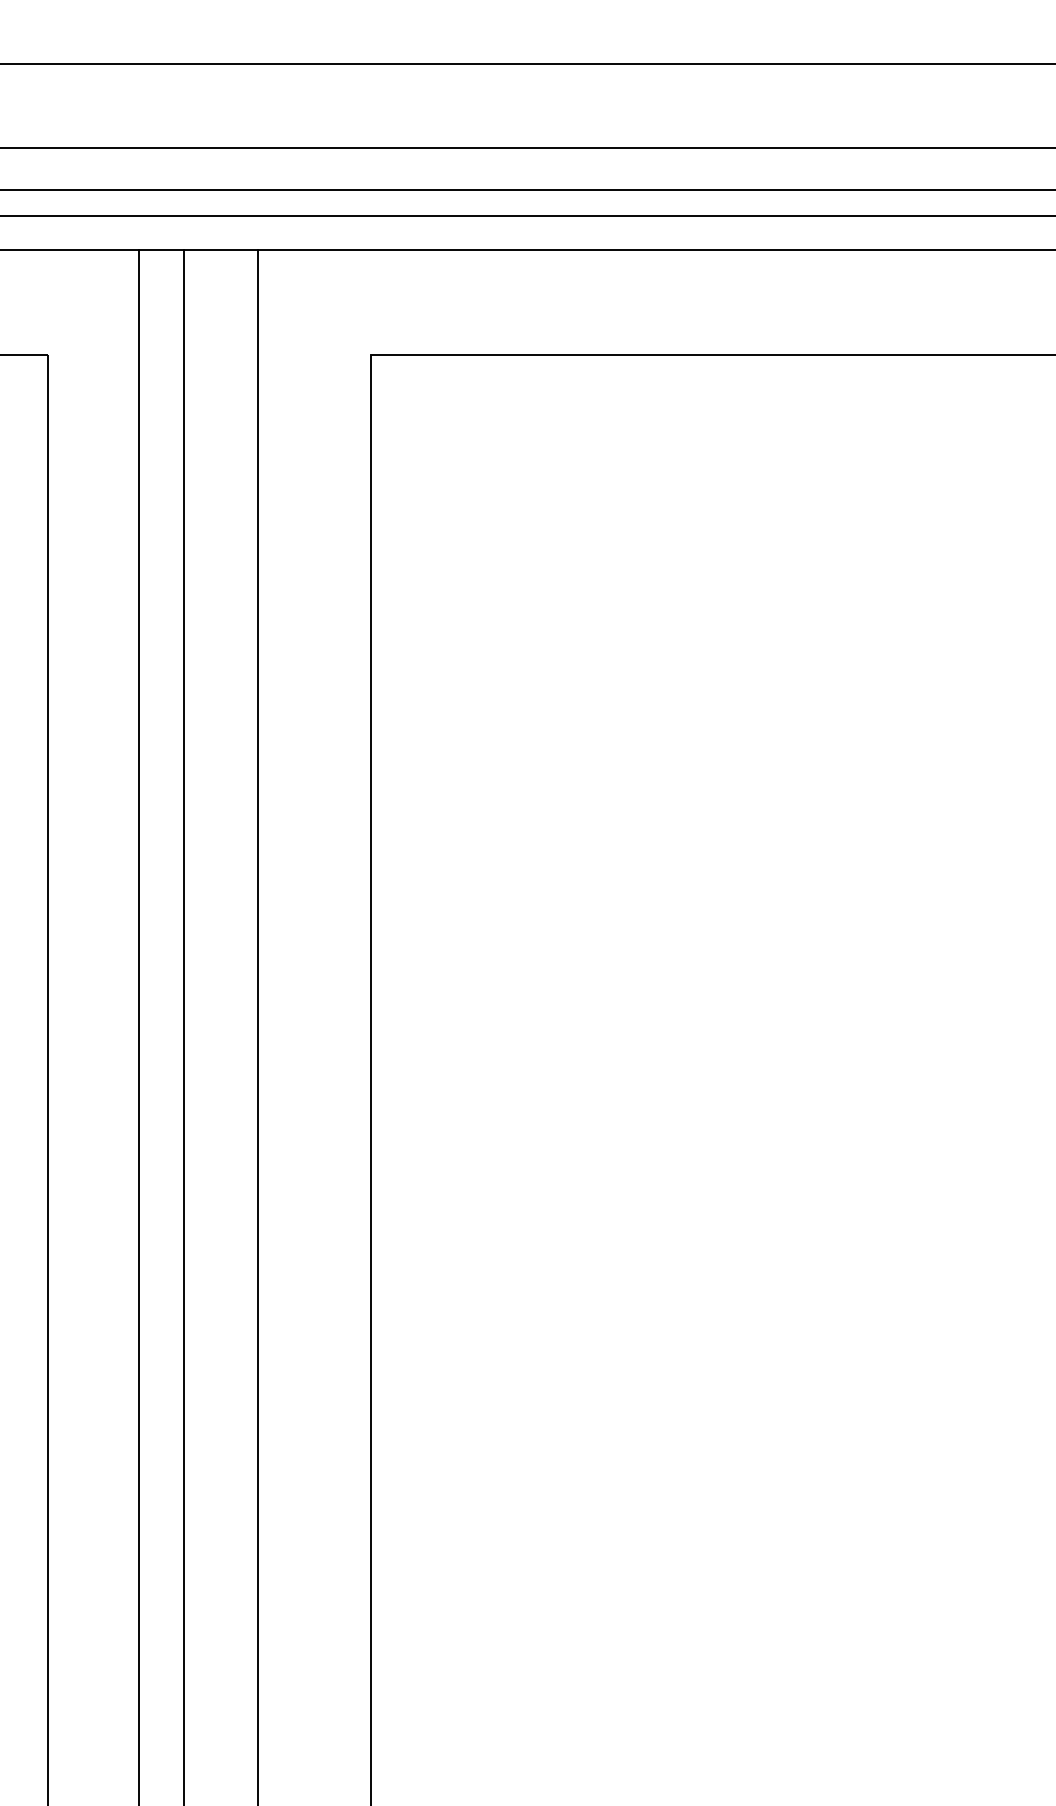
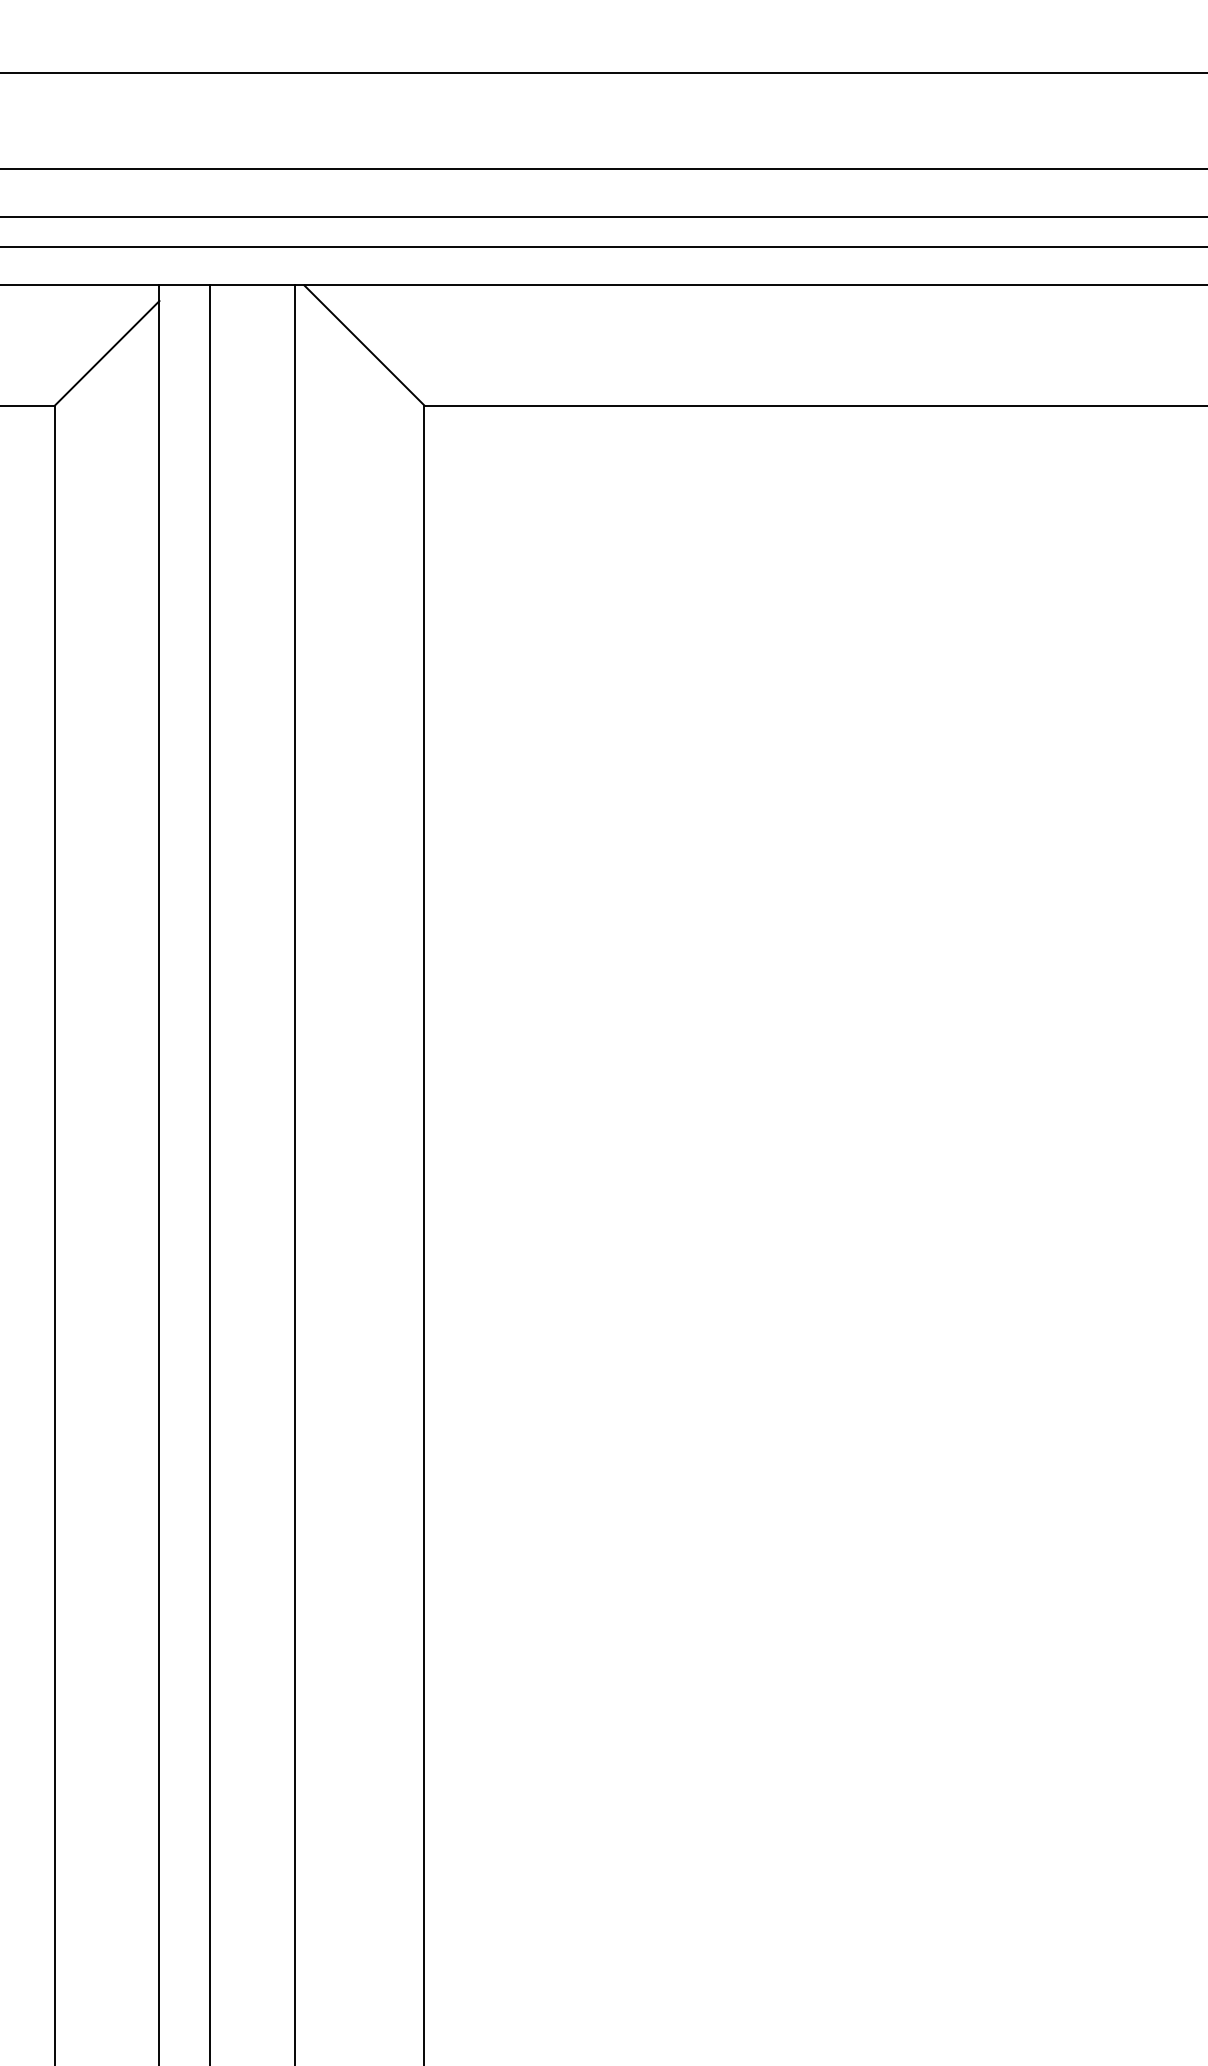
line: (318, 301) -> (364, 344), added
line: (93, 308) -> (106, 352), added

